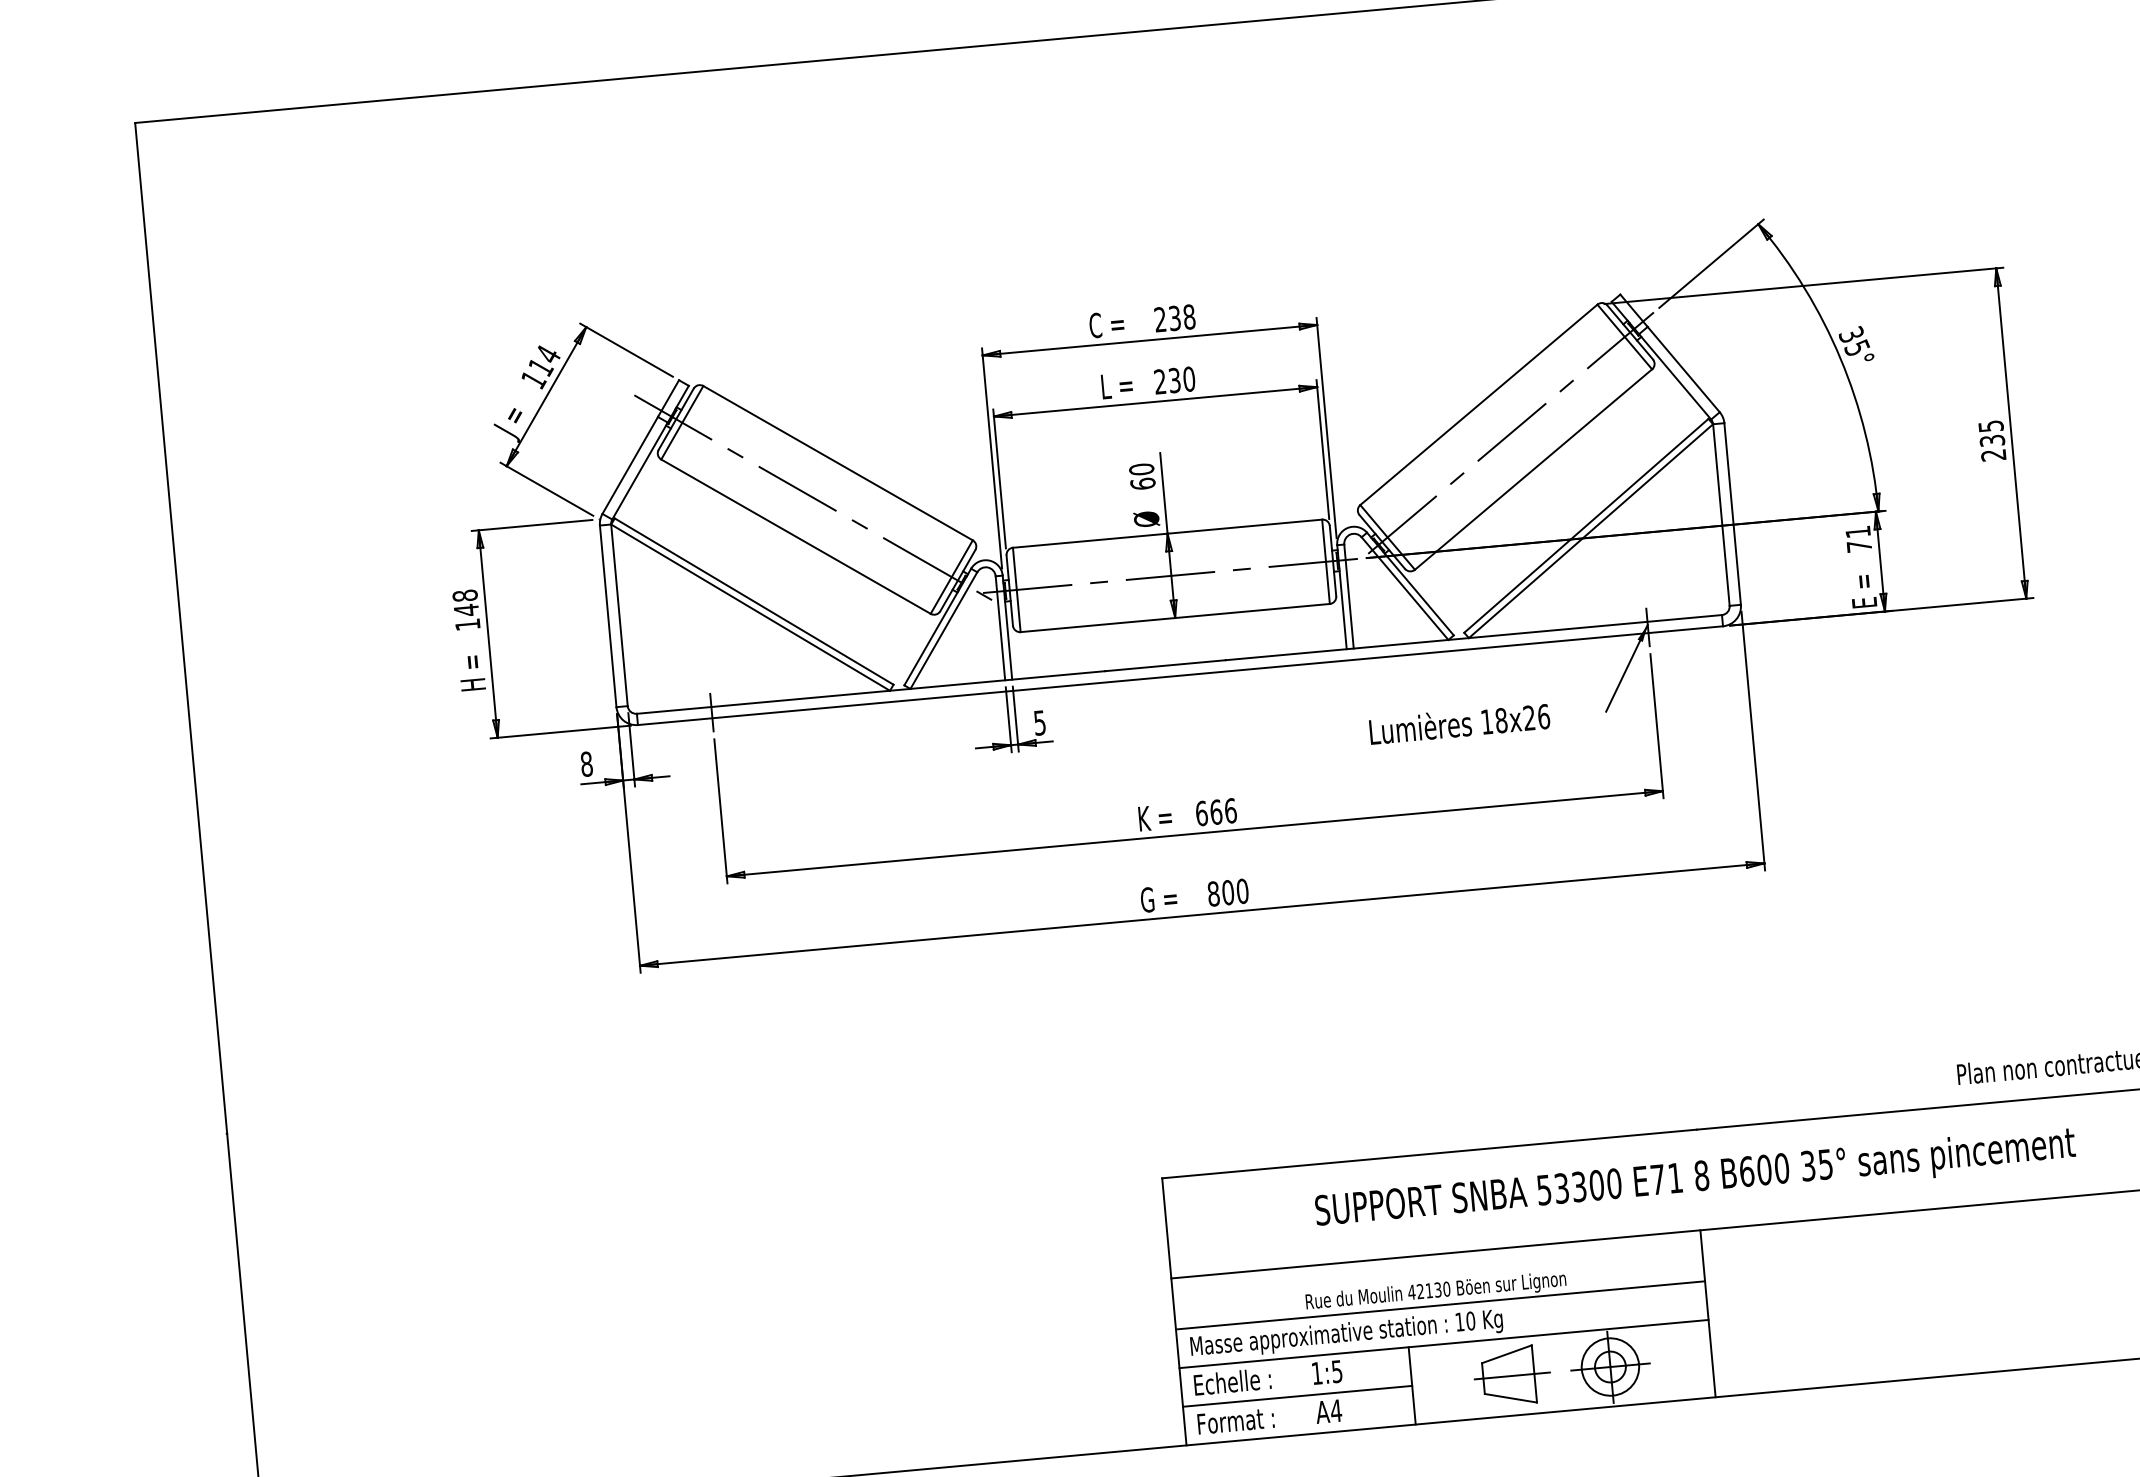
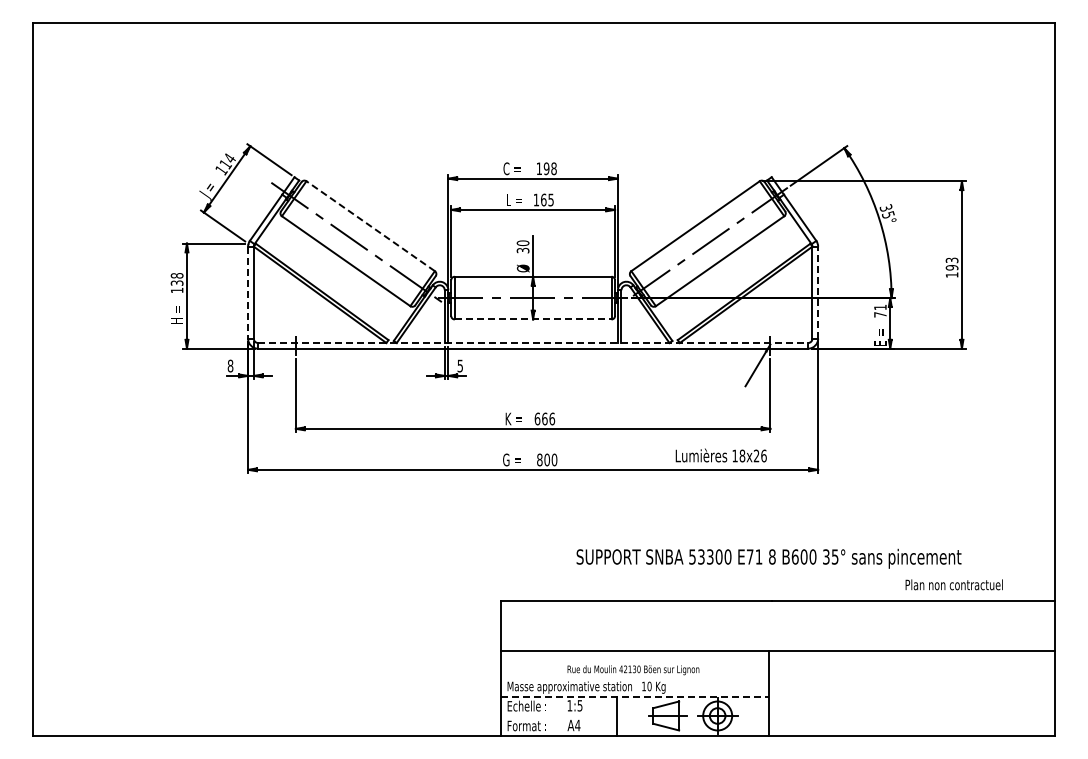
text: (1166, 318) -> (542, 168), 238 -> 198
text: (1174, 379) -> (543, 199), 230 -> 165
text: (1991, 440) -> (951, 267), 235 -> 193
line: (837, 461) -> (370, 225), solid -> dashed
text: (1141, 483) -> (522, 250), 60 -> 30
line: (1733, 513) -> (818, 292), solid -> dashed
text: (465, 611) -> (176, 283), 148 -> 138
line: (609, 617) -> (248, 293), solid -> dashed
line: (1175, 617) -> (533, 319), solid -> dashed
line: (1180, 665) -> (533, 343), solid -> dashed
text: (1458, 723) -> (720, 455), moved
text: (1694, 1179) -> (768, 558), moved
line: (1439, 1306) -> (634, 677), removed
line: (1444, 1343) -> (635, 696), solid -> dashed
line: (1296, 1396) -> (558, 716), removed

